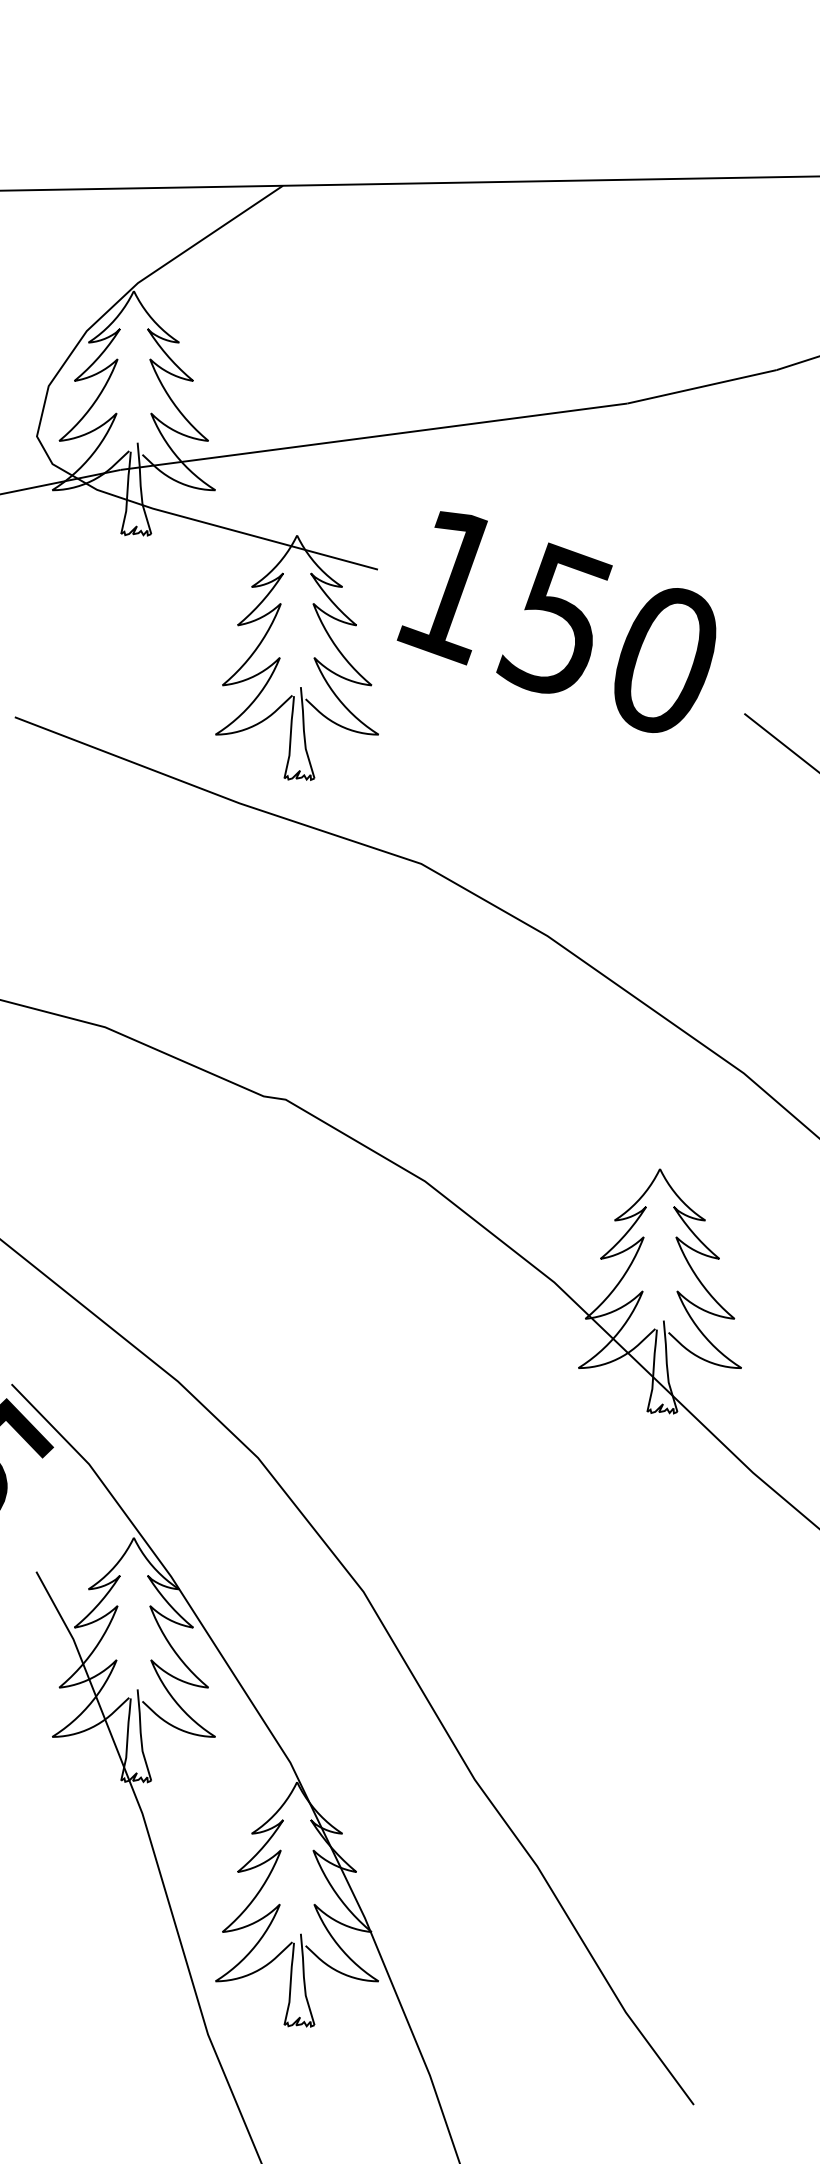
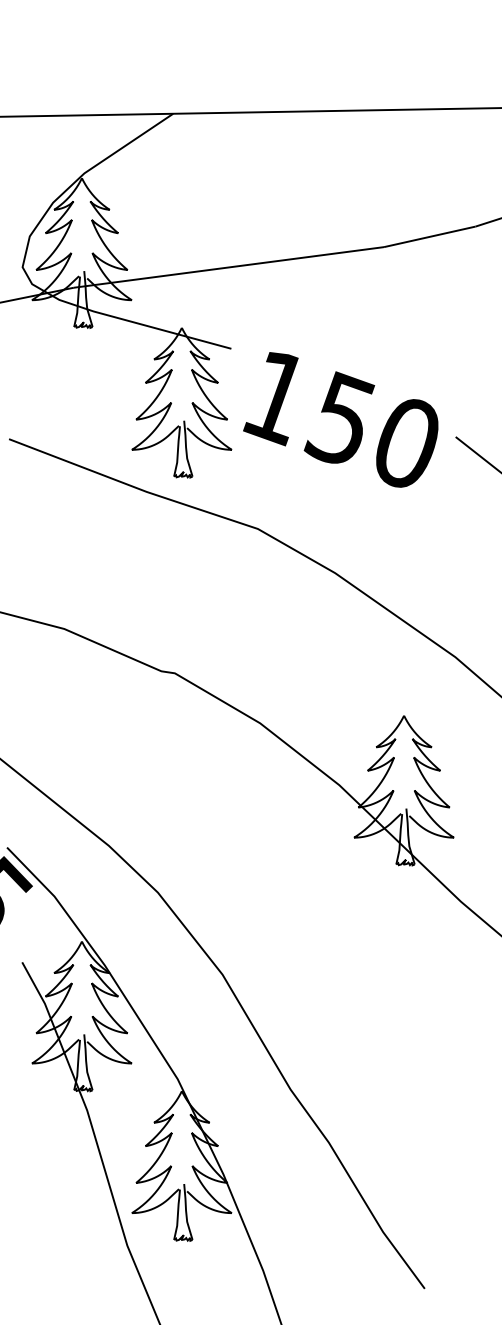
text: (556, 621) -> (340, 419), moved

